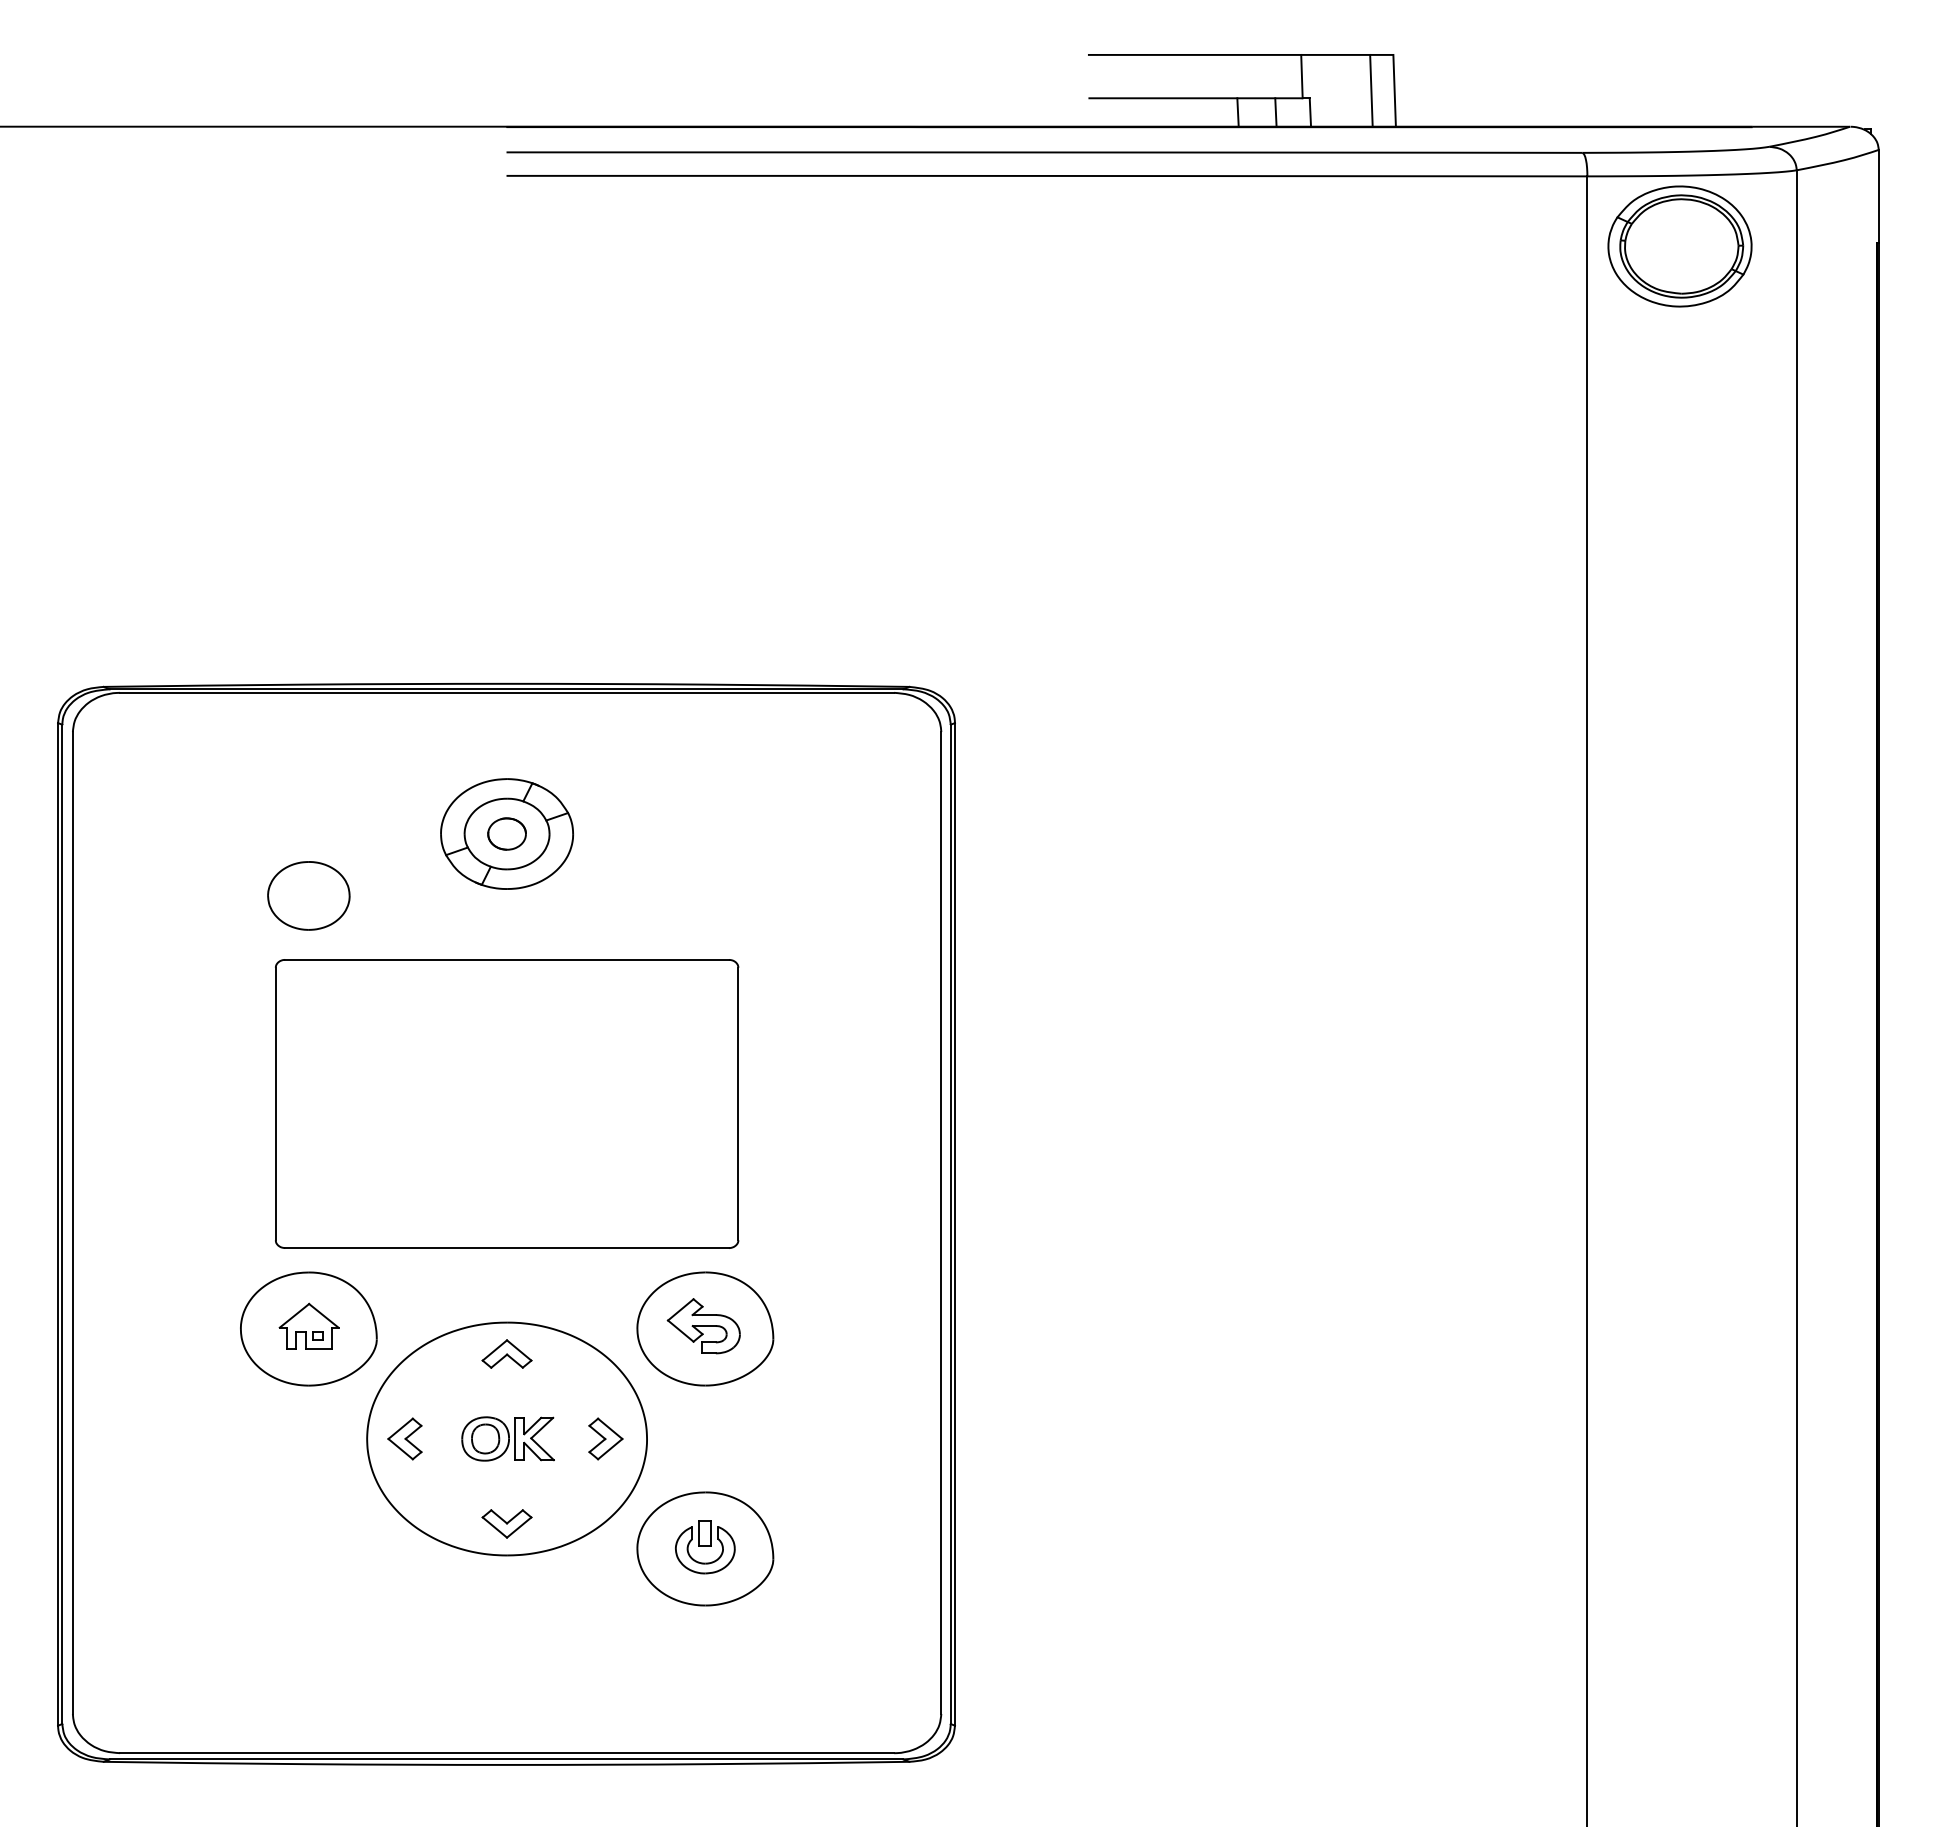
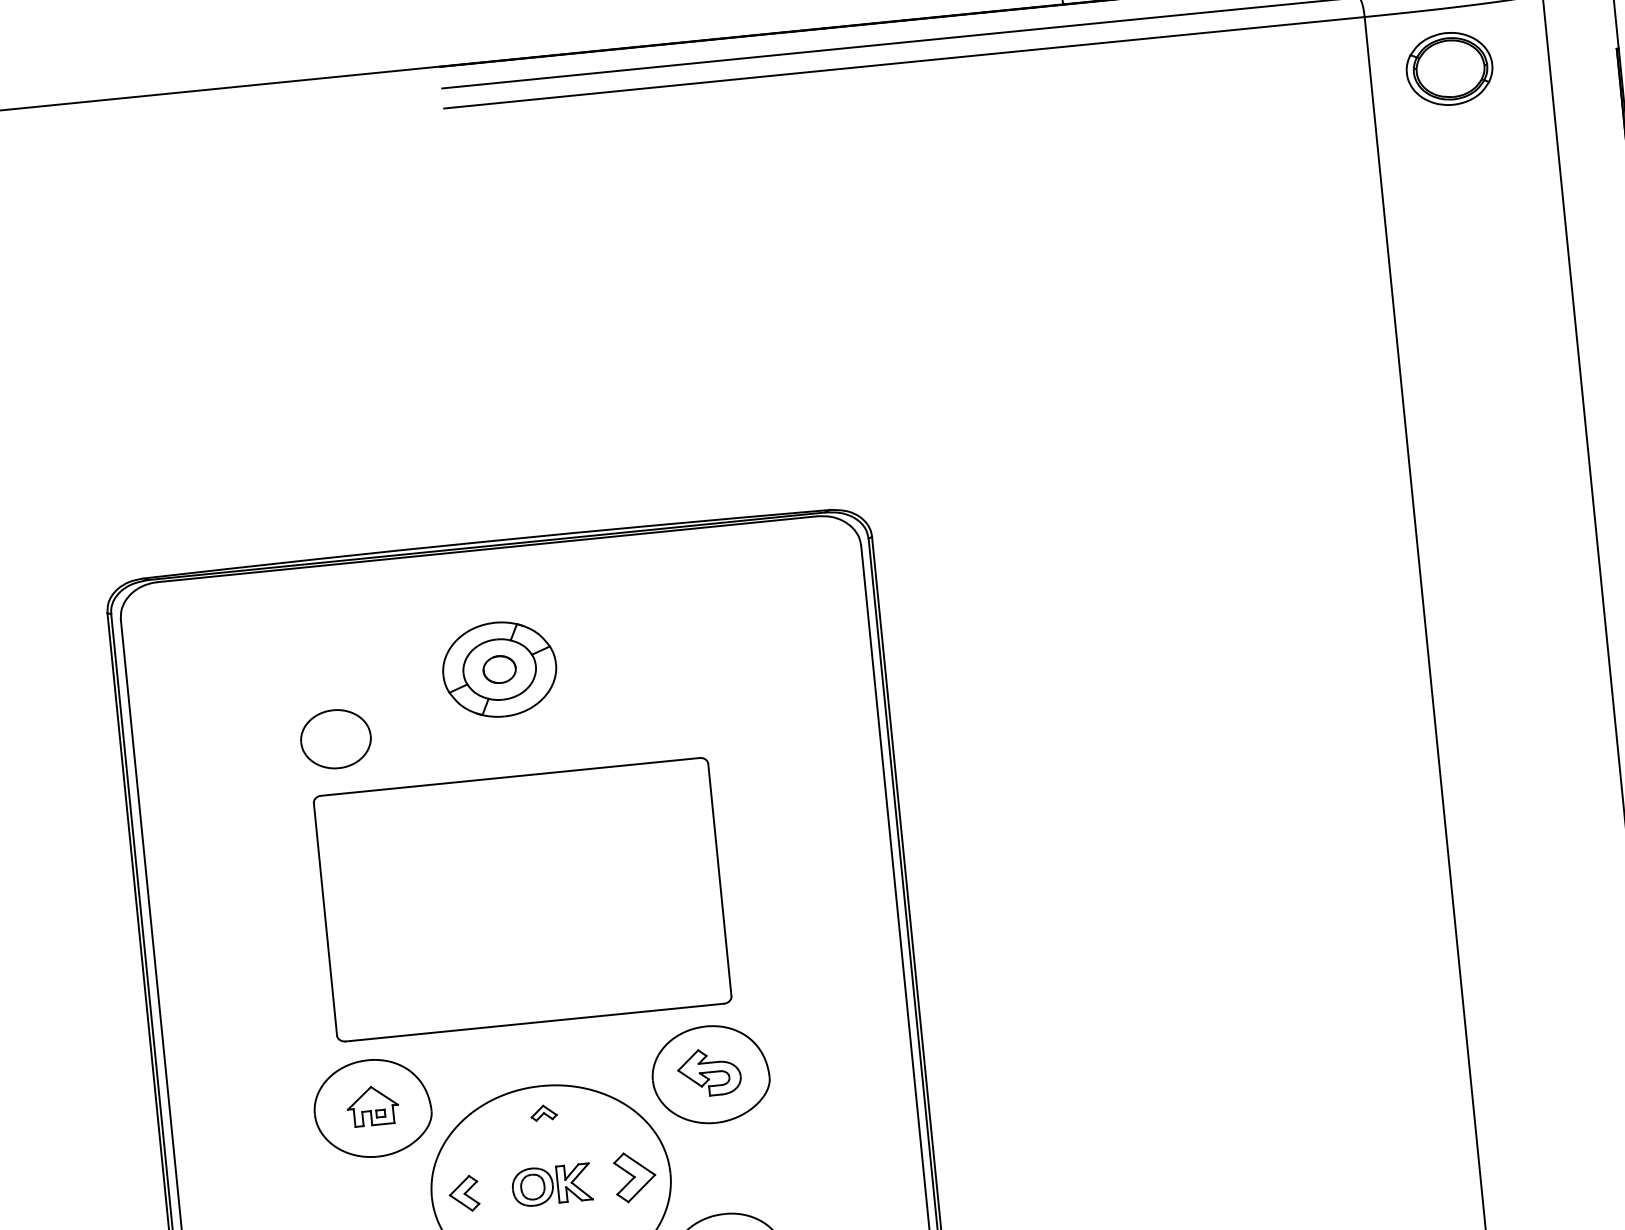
part: (1679, 246) -> (1449, 69), size x0.7
part: (506, 1353) -> (543, 1112), size x0.6
part: (605, 1438) -> (635, 1176), size x1.4

